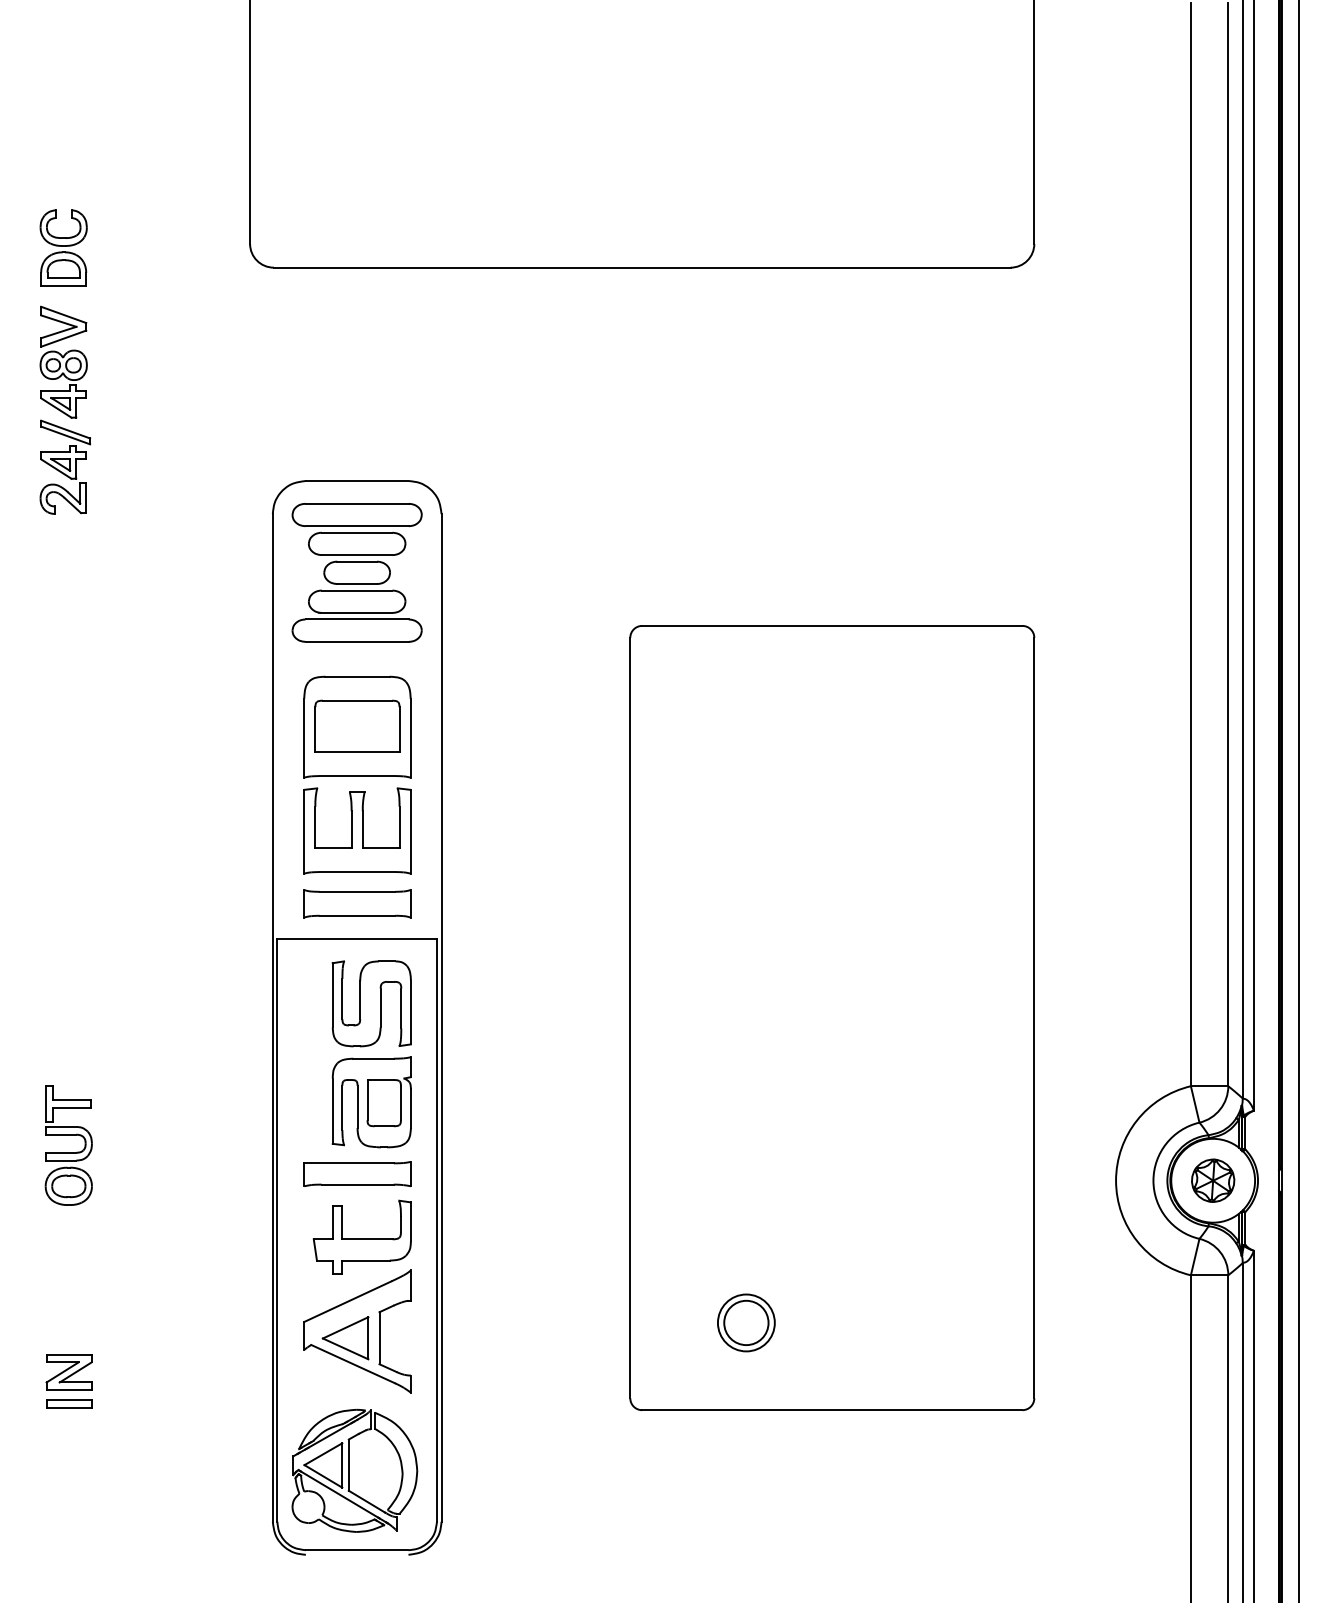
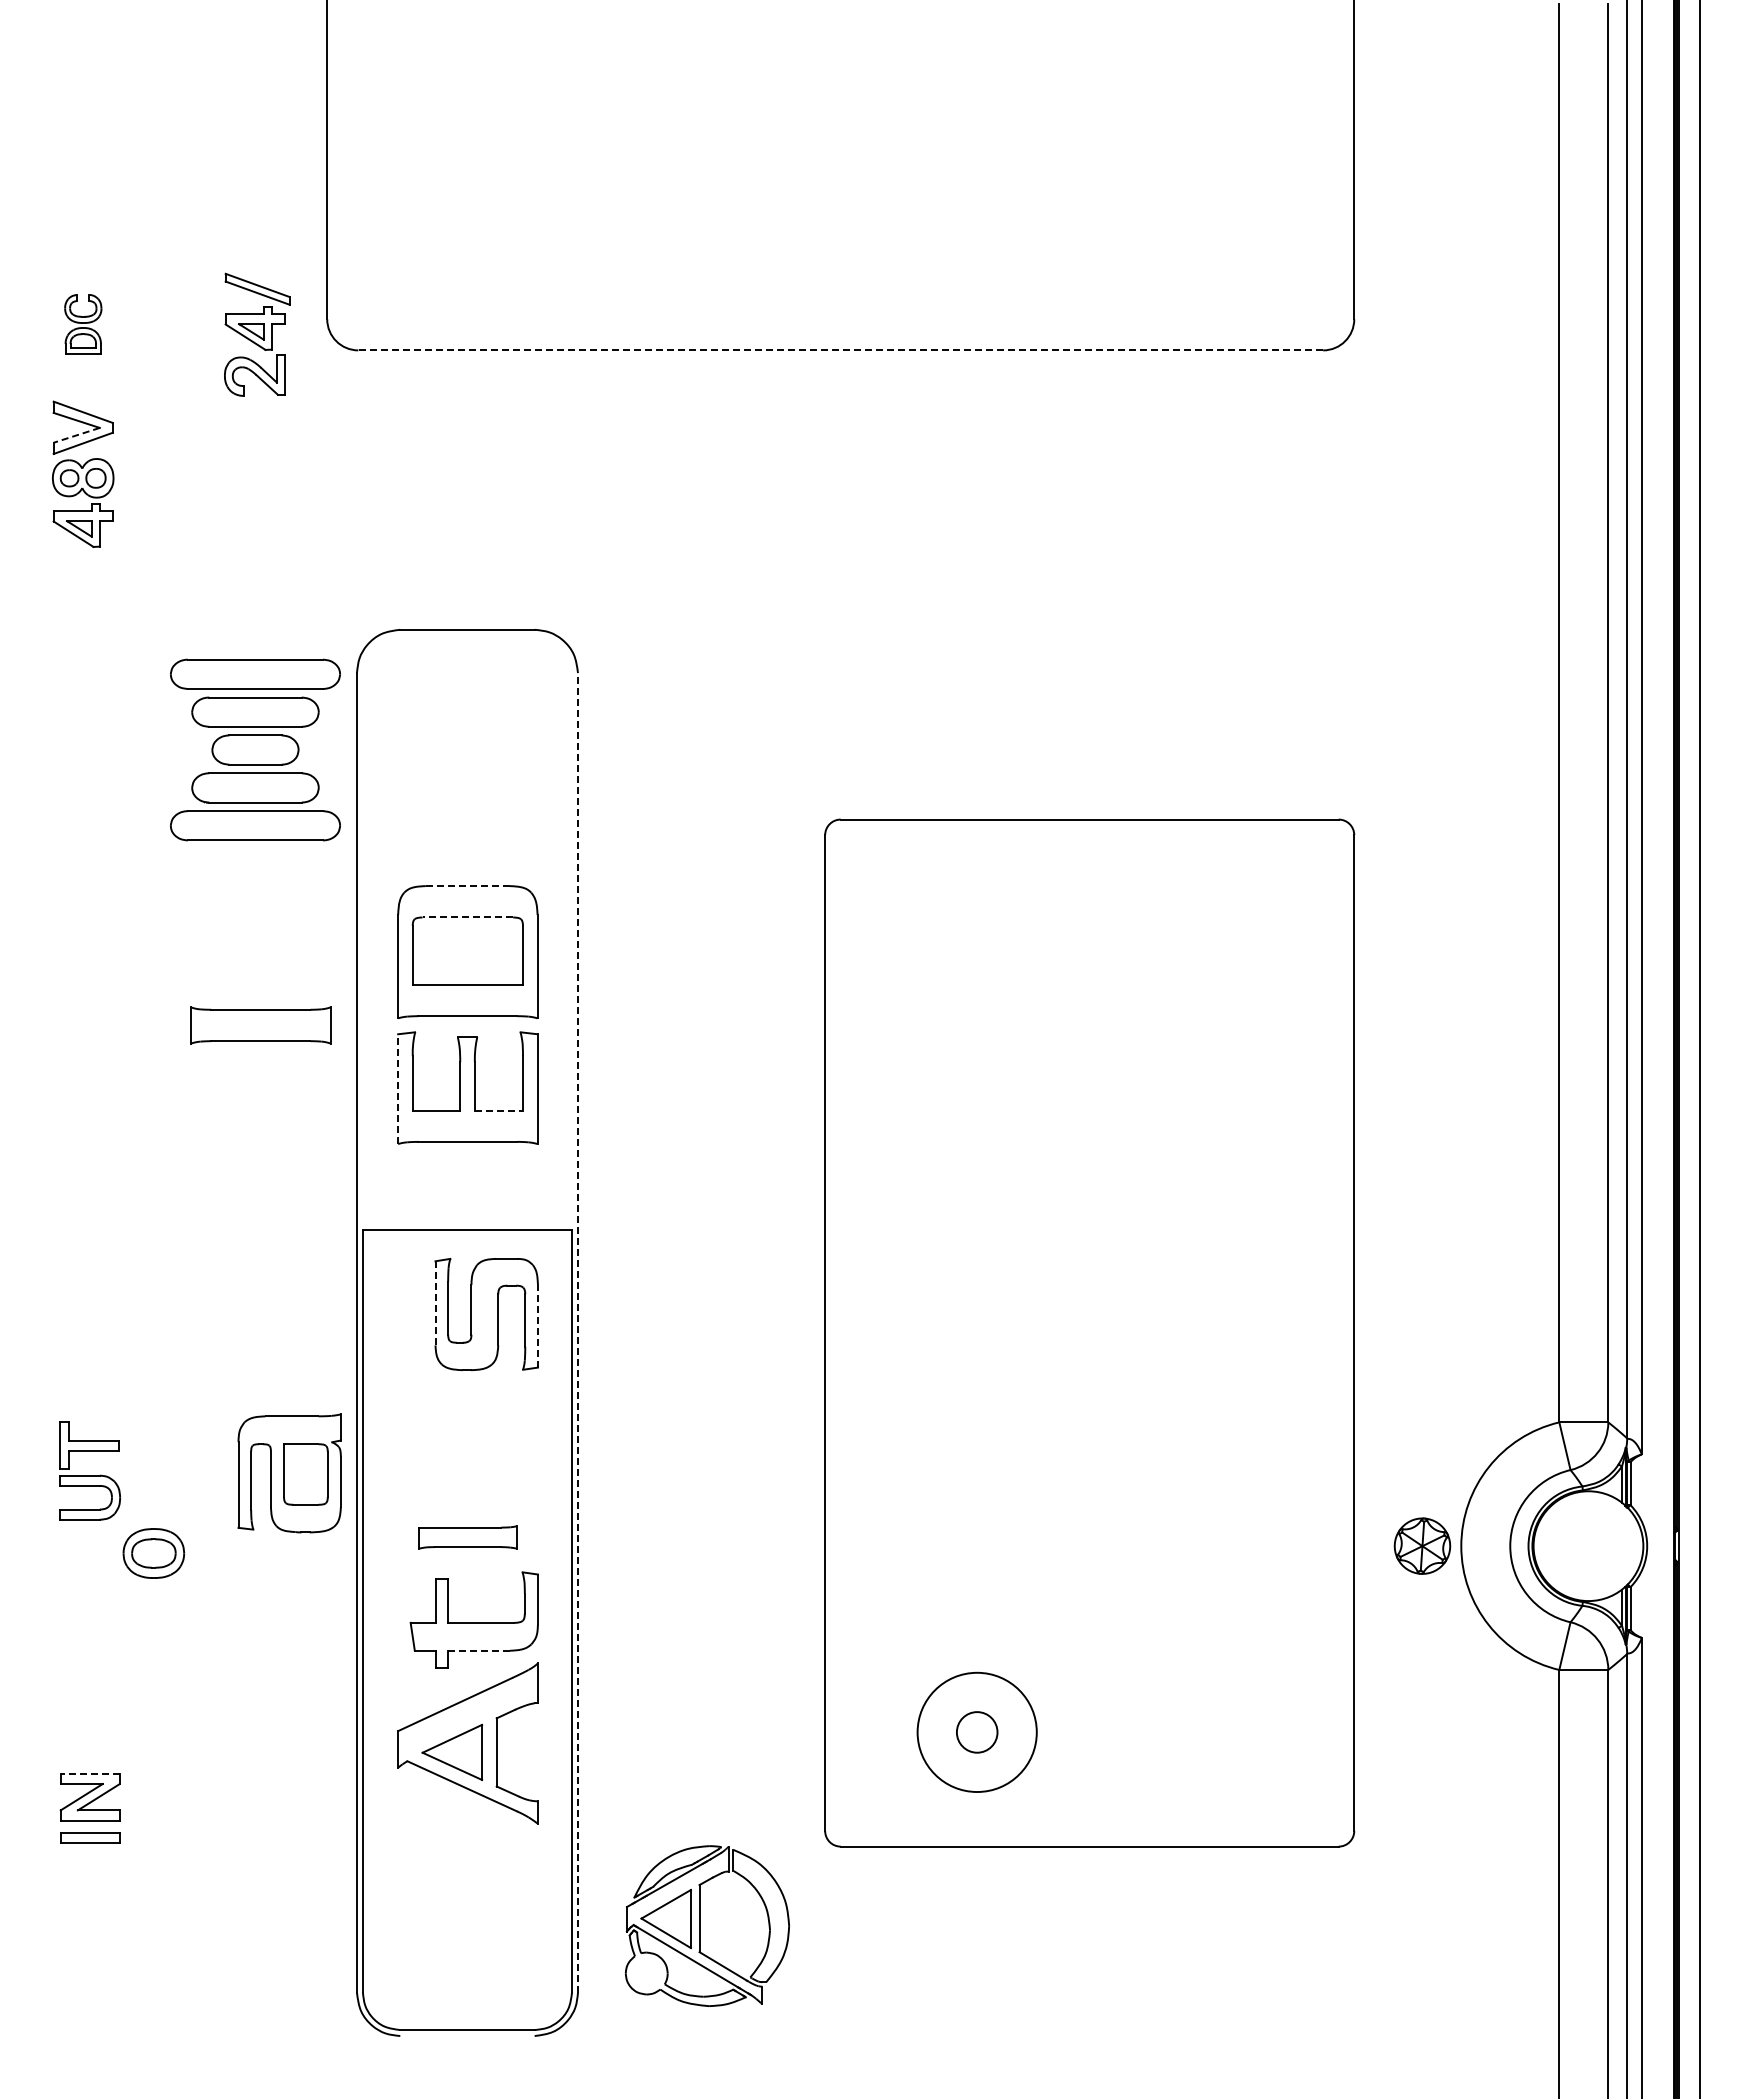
part: (63, 247) -> (83, 324), size x0.6
line: (642, 267) -> (840, 350), solid -> dashed
line: (58, 332) -> (76, 435), solid -> dashed
part: (65, 467) -> (257, 334), moved
part: (357, 572) -> (255, 749), moved
line: (357, 677) -> (468, 886), solid -> dashed
line: (357, 700) -> (467, 917), solid -> dashed
line: (304, 832) -> (398, 1089), solid -> dashed
line: (381, 848) -> (499, 1110), solid -> dashed
part: (357, 903) -> (260, 1025), moved
line: (332, 994) -> (435, 1302), solid -> dashed
line: (410, 1012) -> (537, 1325), solid -> dashed
line: (441, 1017) -> (578, 1332), solid -> dashed
part: (371, 1102) -> (289, 1473), moved
part: (357, 1174) -> (467, 1537), size x0.7
part: (1213, 1180) -> (1422, 1545), moved
part: (68, 1186) -> (153, 1553), moved
line: (366, 1260) -> (479, 1650), solid -> dashed
circle: (745, 1323) -> (976, 1732), size x1.6
circle: (746, 1323) -> (977, 1732), size x0.7
line: (68, 1354) -> (89, 1773), solid -> dashed
part: (354, 1470) -> (706, 1925), moved

